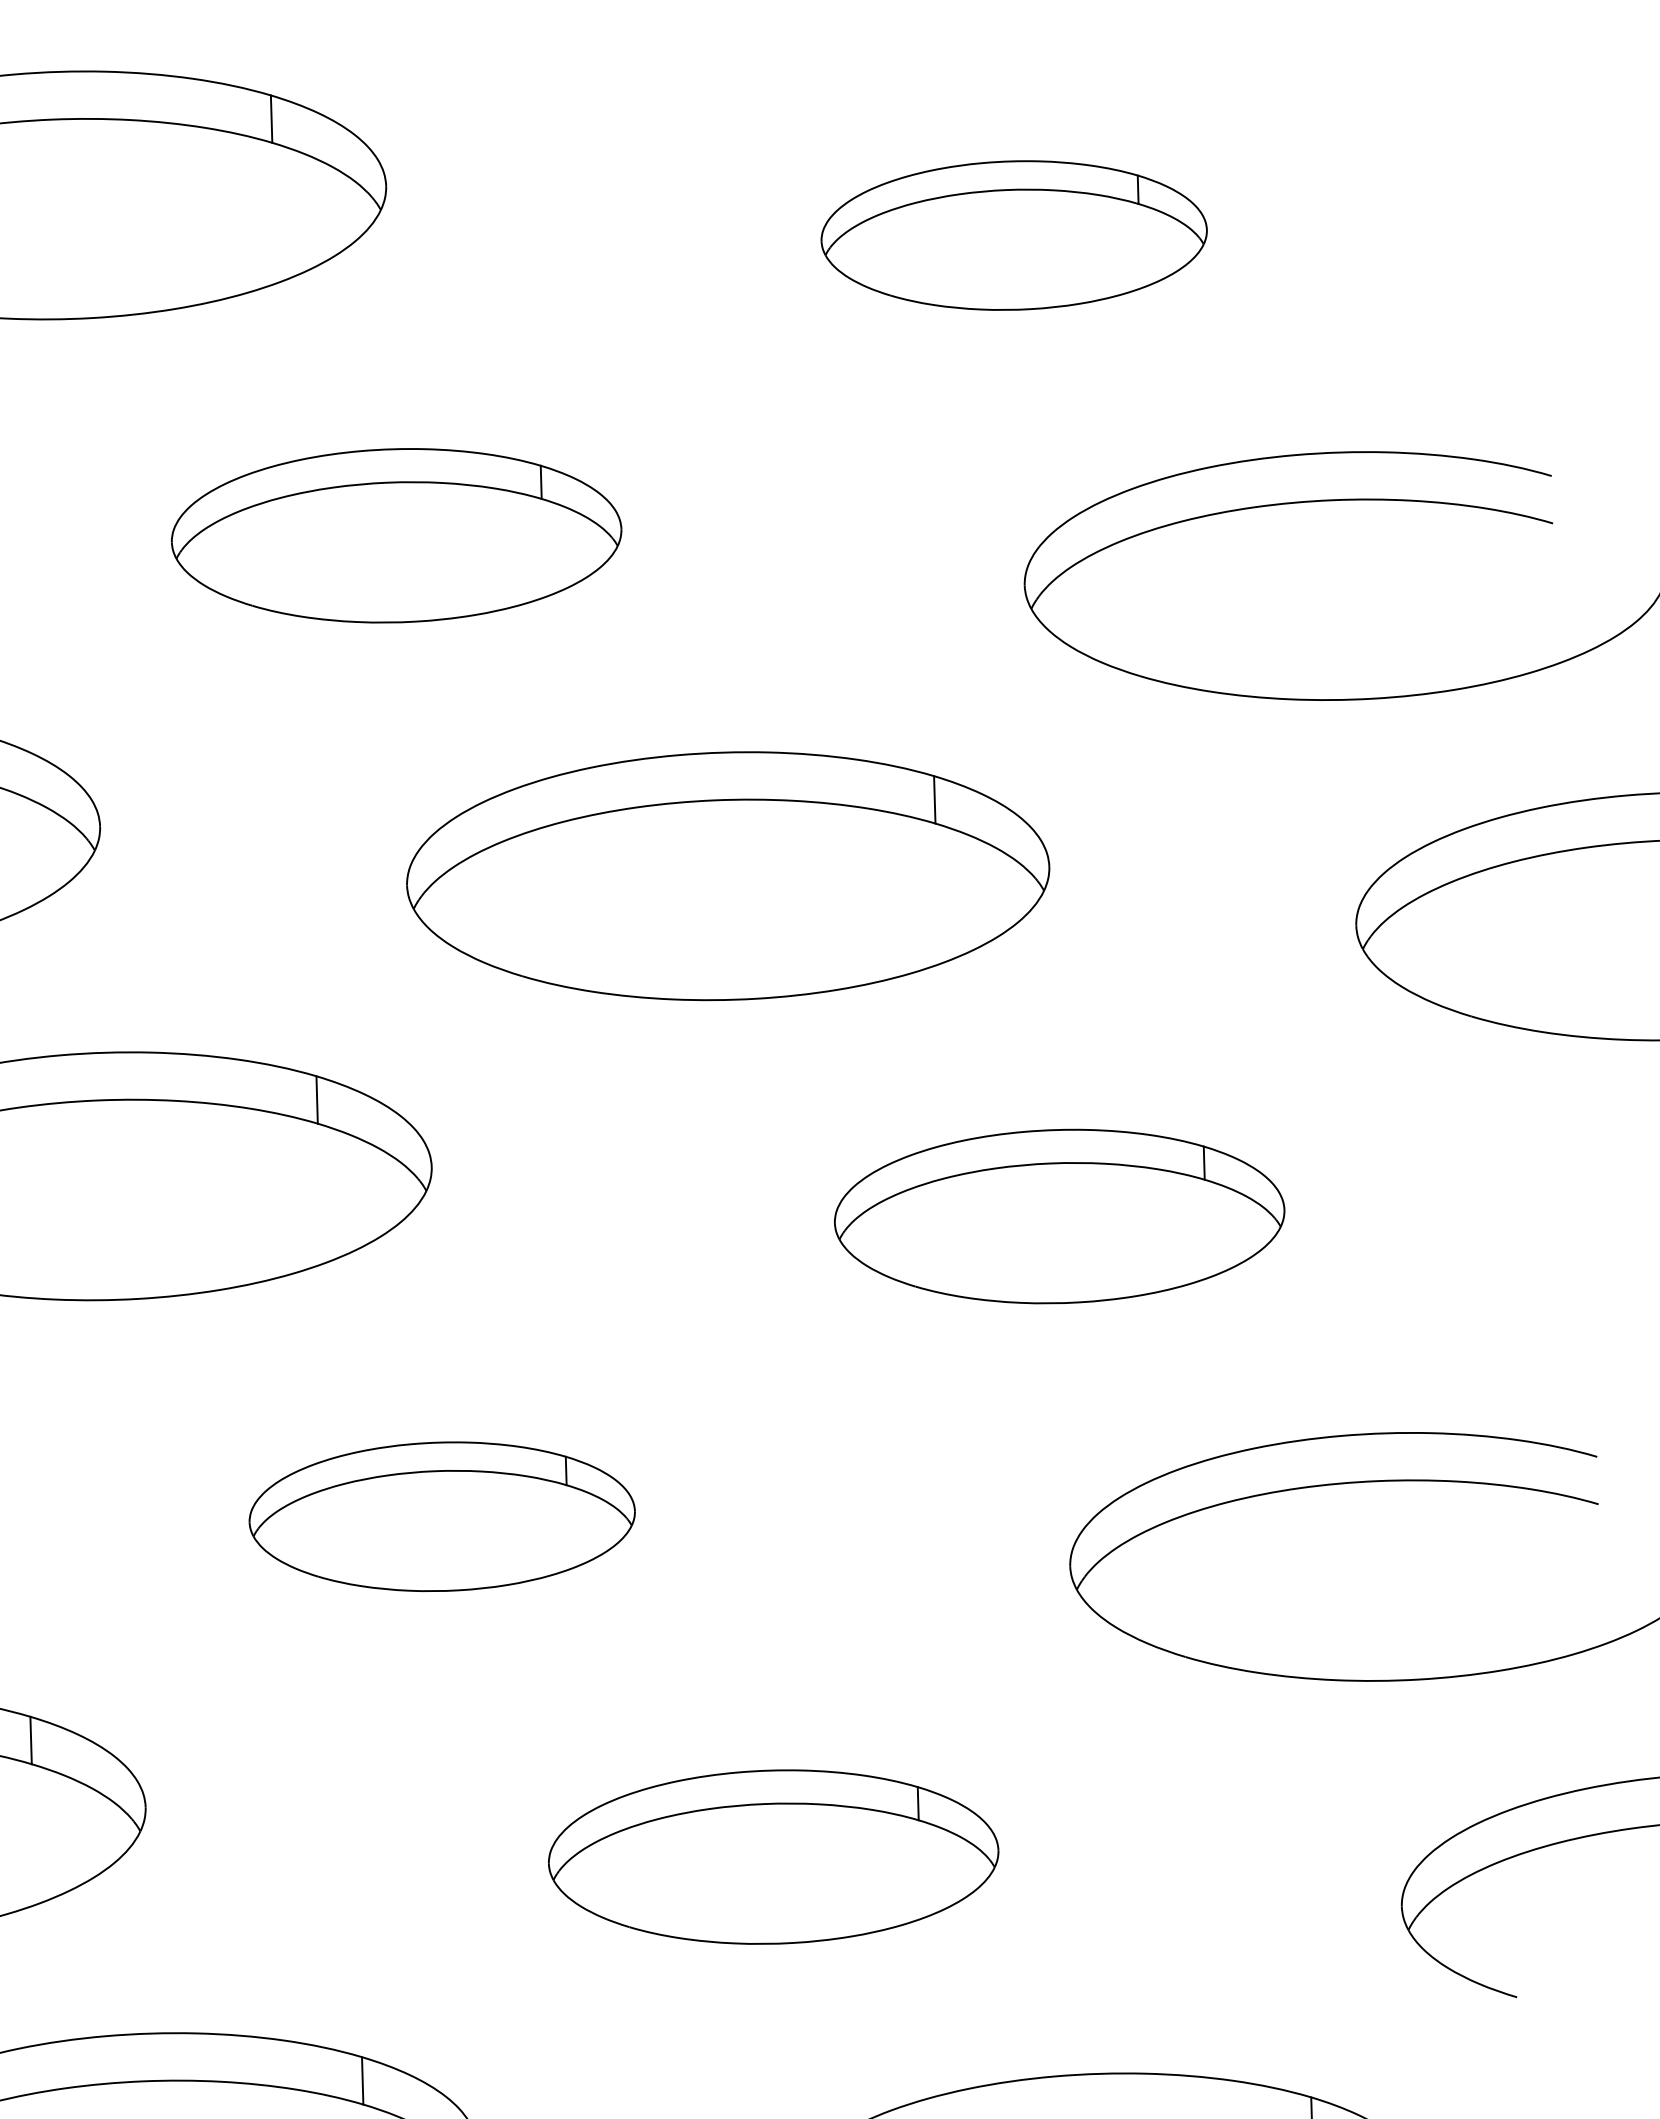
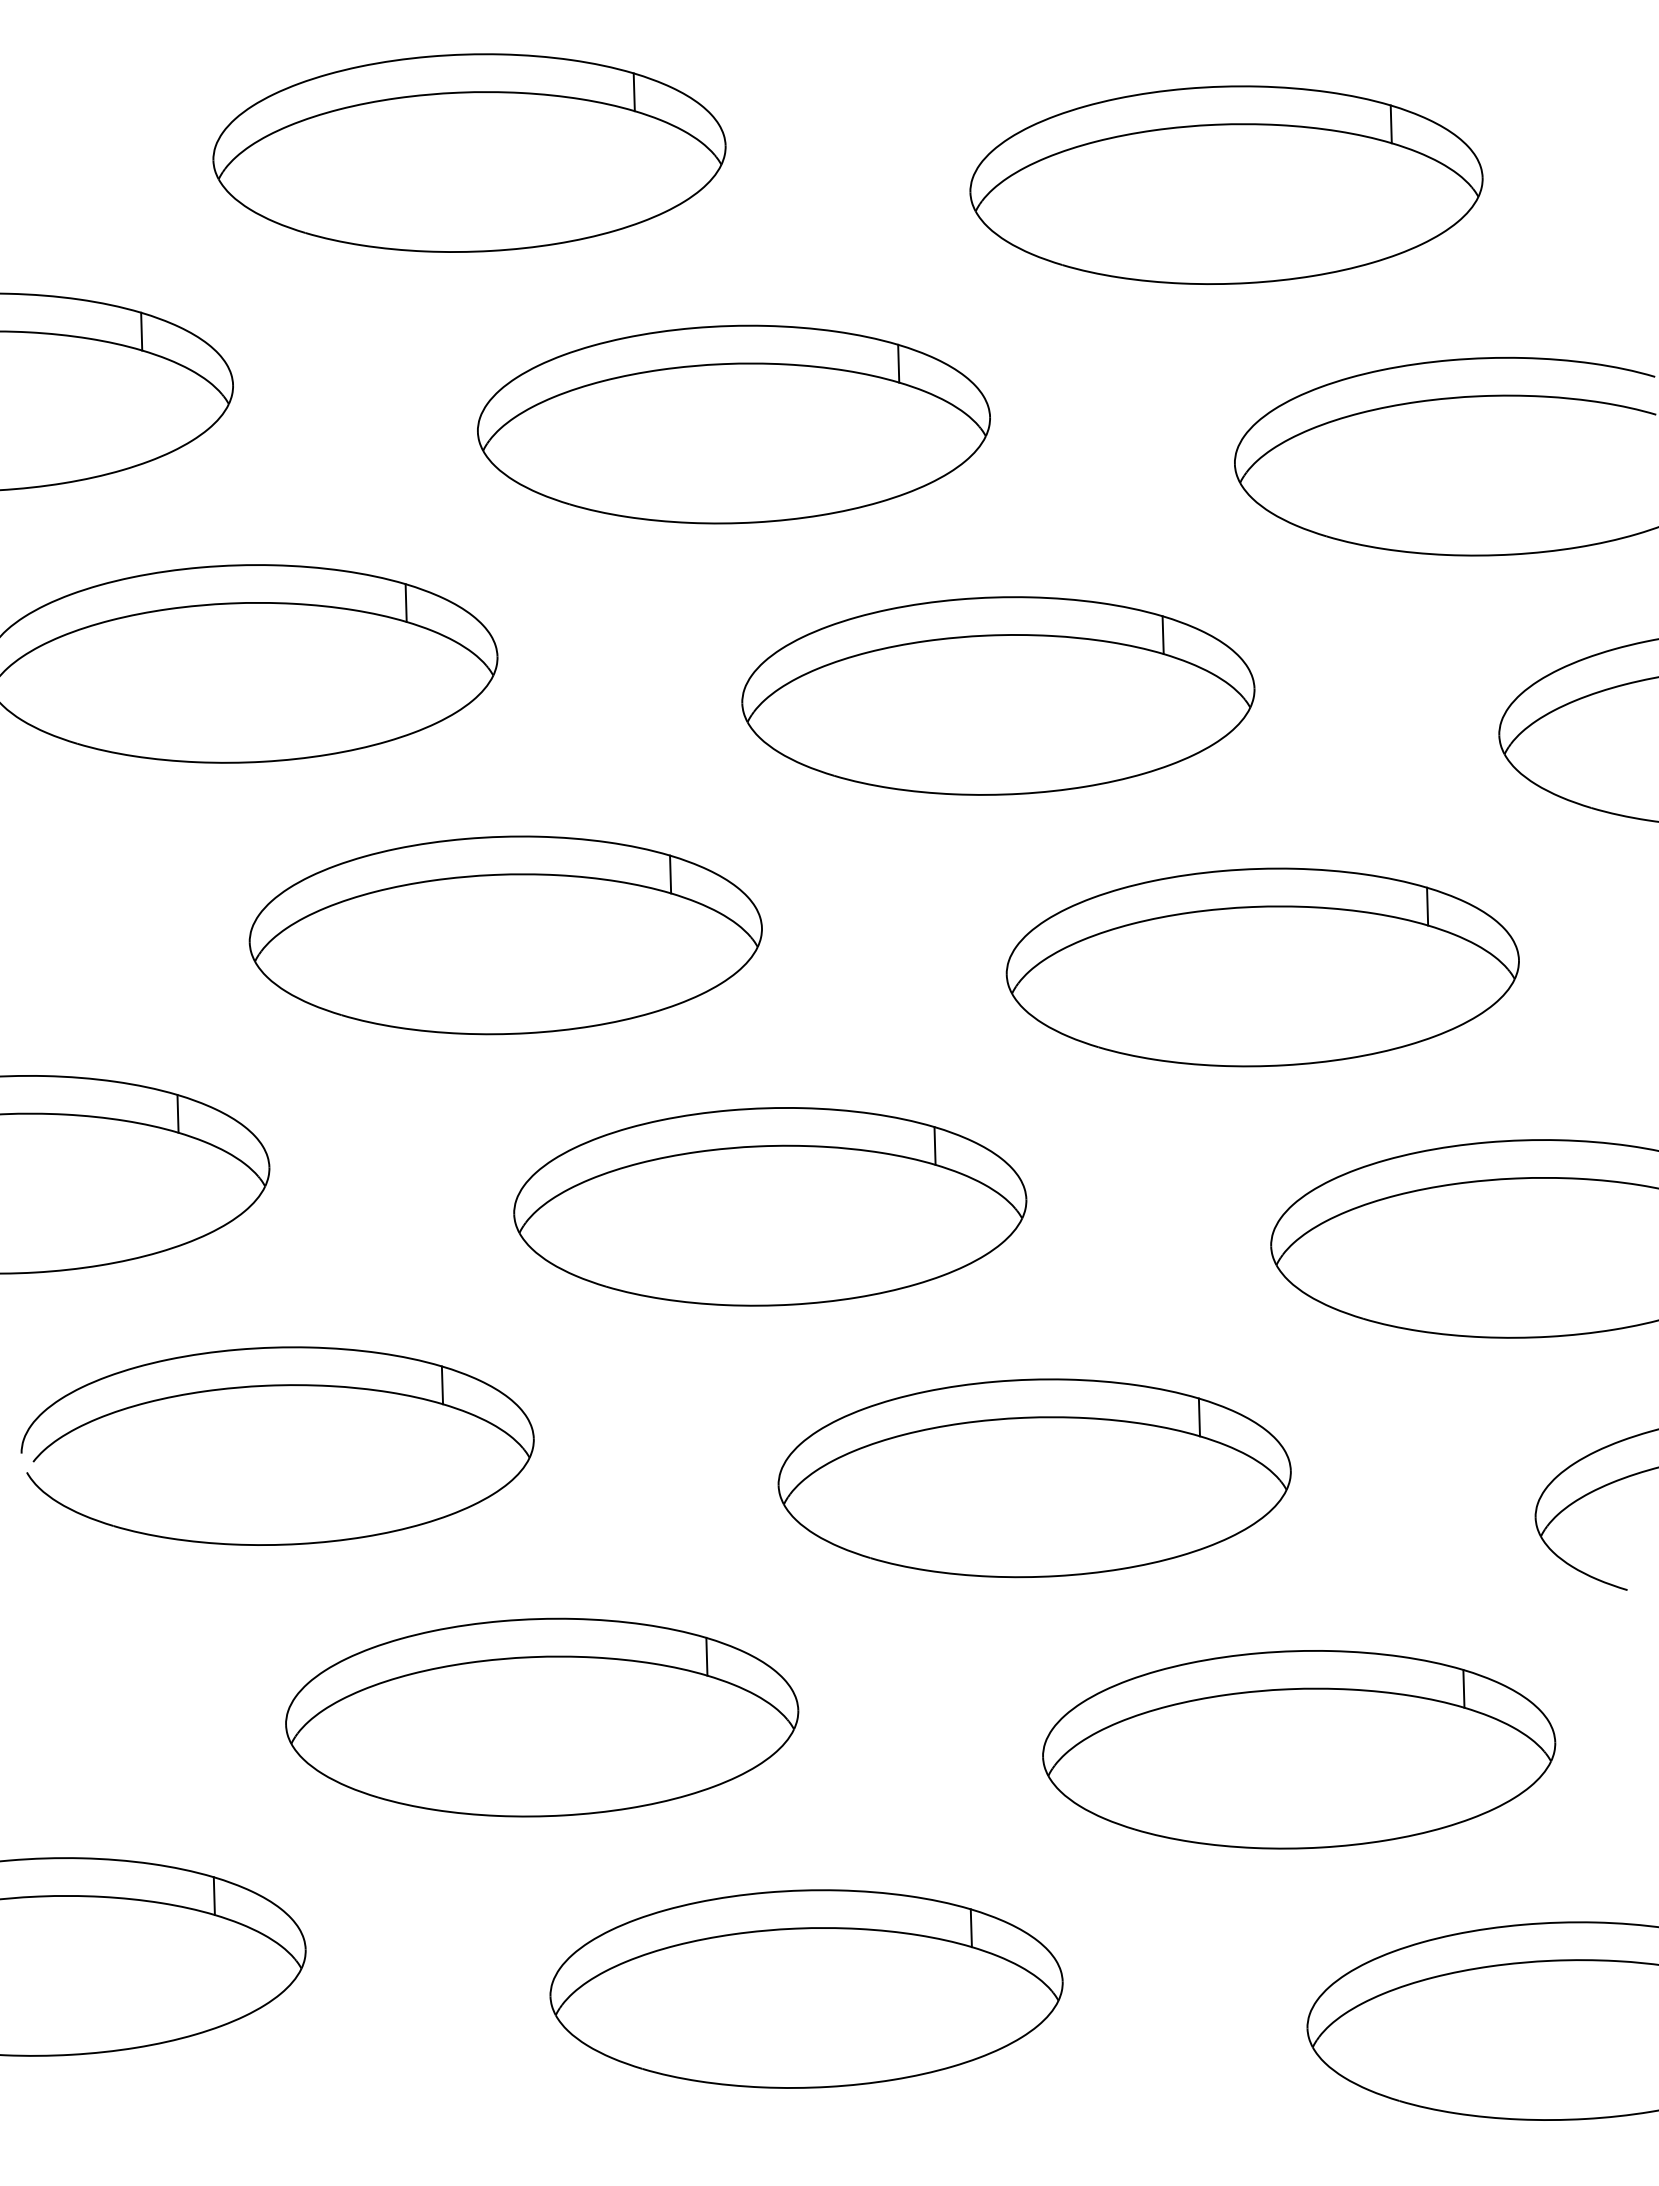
part: (1014, 234) -> (1226, 184), size x1.67
part: (396, 535) -> (733, 424), size x1.43
part: (1059, 1216) -> (1262, 967), size x1.43
part: (442, 1516) -> (770, 1206), size x1.67
part: (773, 1857) -> (1034, 1478), size x1.43

